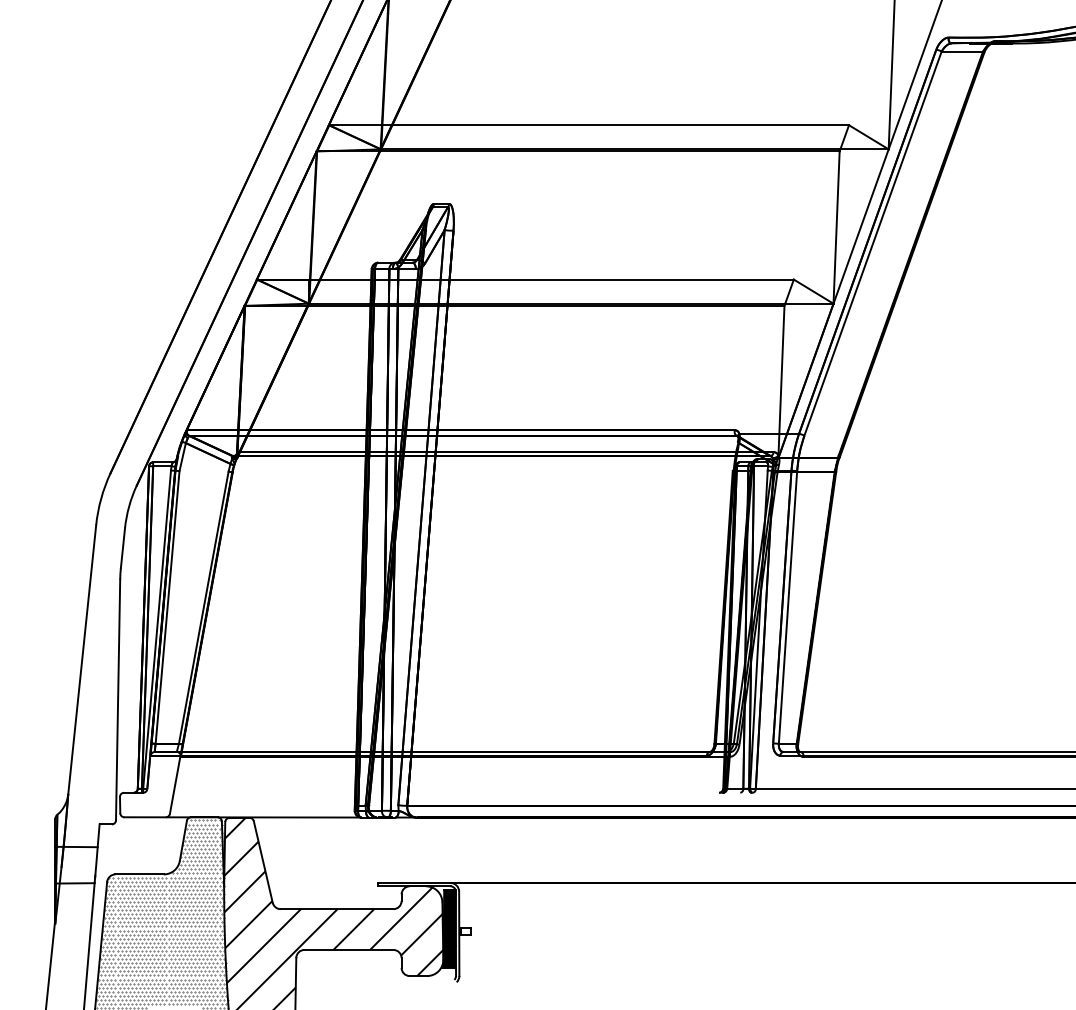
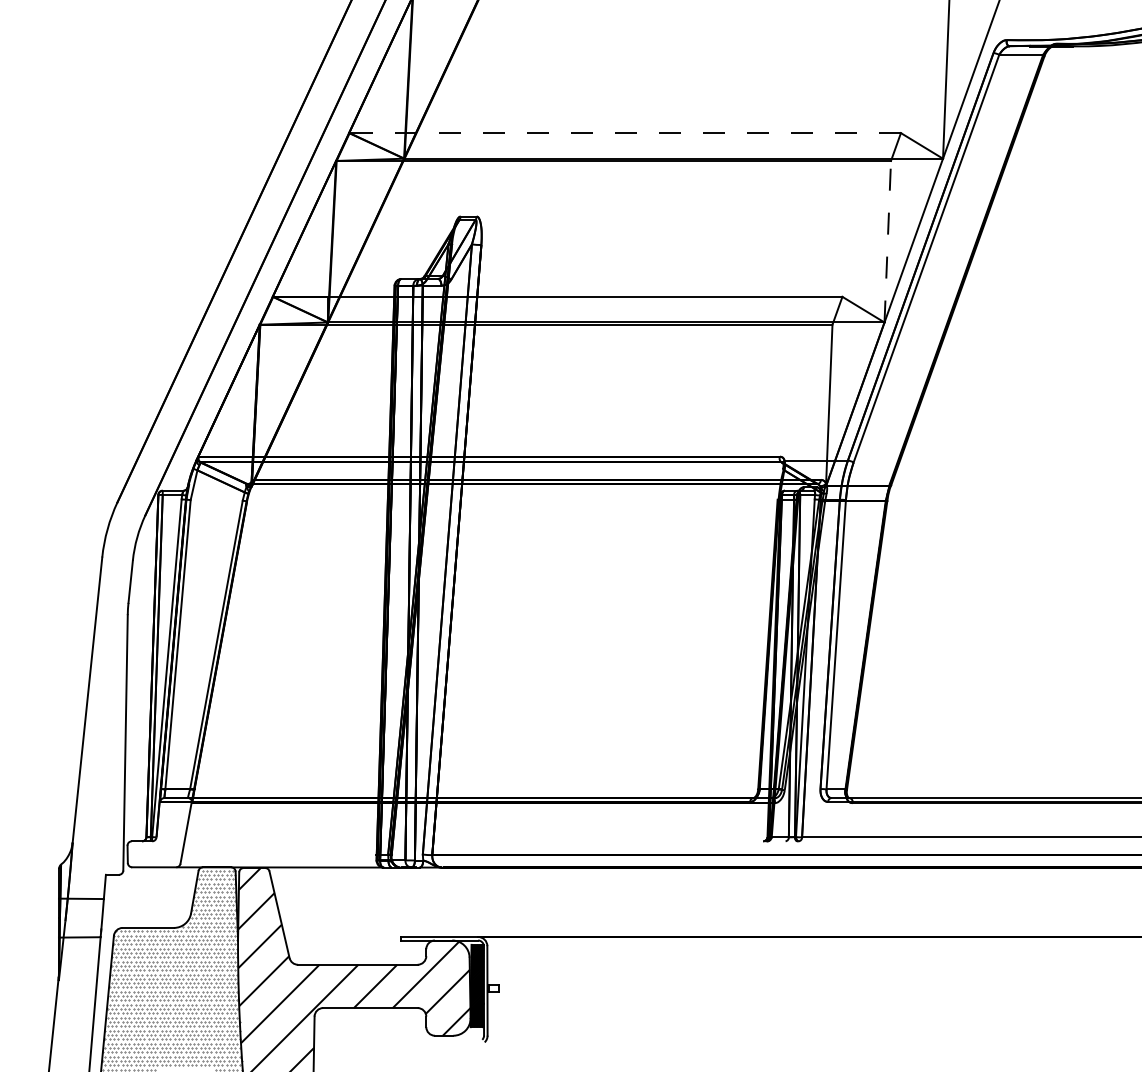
line: (589, 125) -> (625, 133), solid -> dashed
line: (836, 227) -> (887, 241), solid -> dashed

